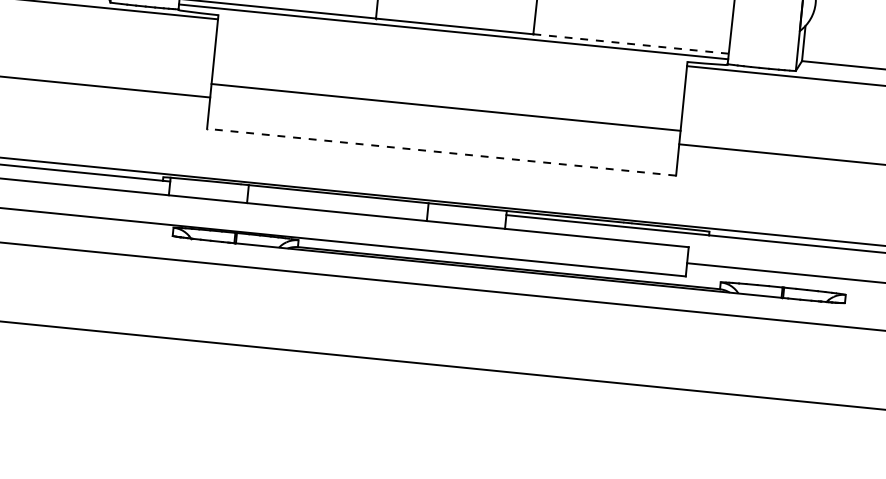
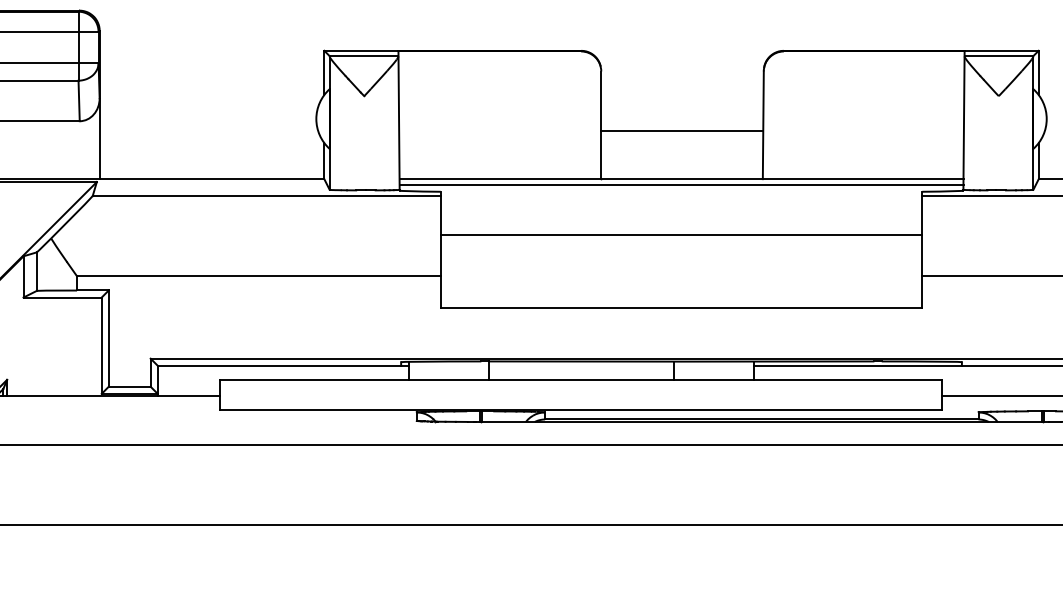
line: (630, 44) -> (862, 179), dashed -> solid
line: (446, 107) -> (681, 235), moved
line: (441, 152) -> (681, 308), dashed -> solid

